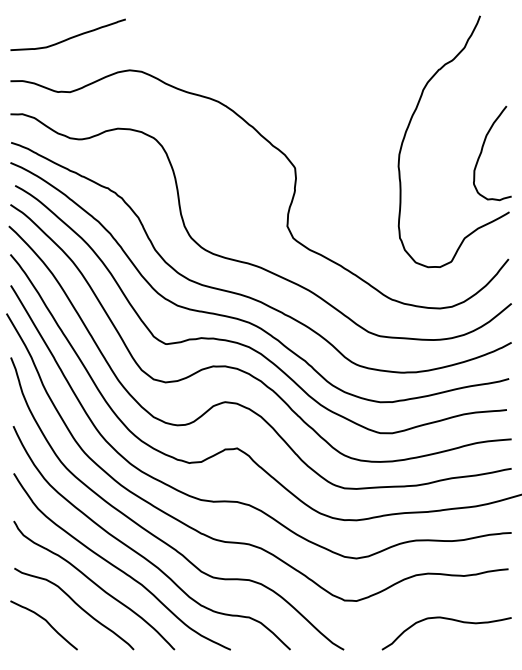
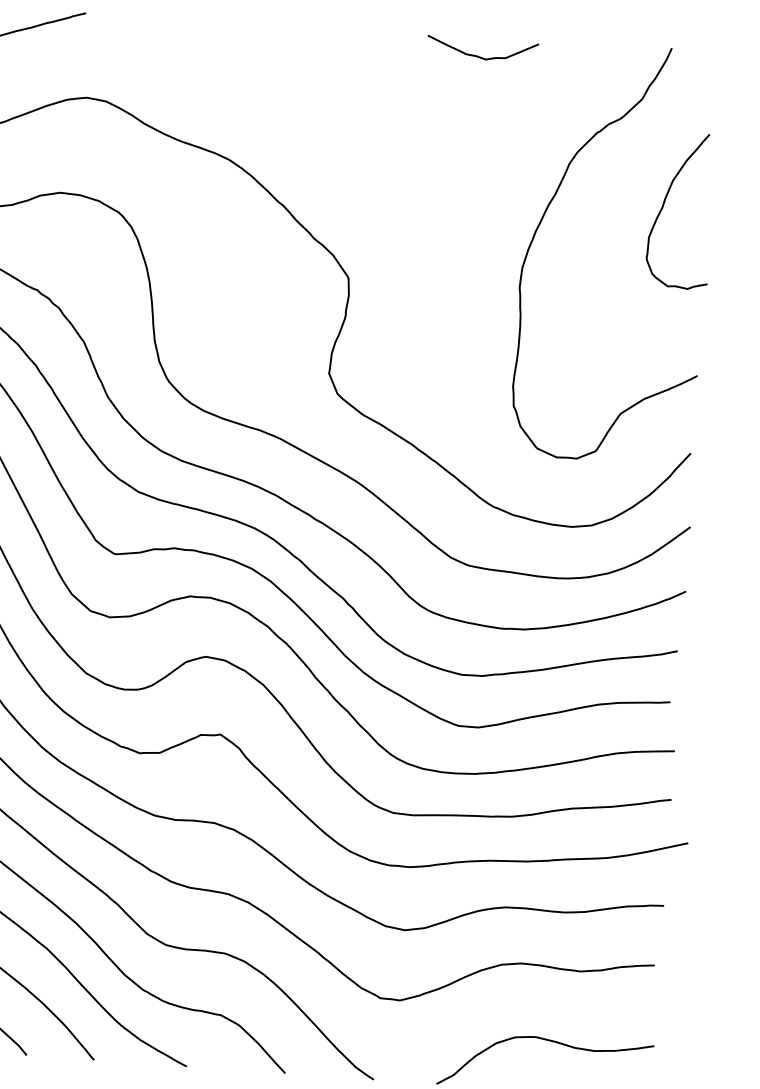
curve: (365, 28) -> (480, 55), added
curve: (482, 152) -> (664, 208), moved

